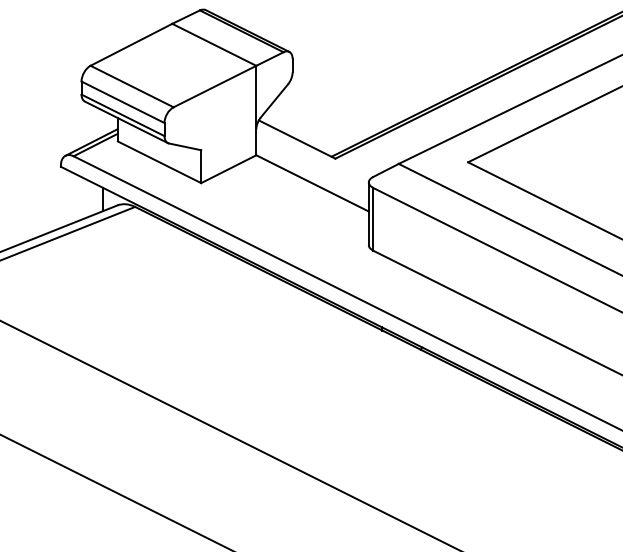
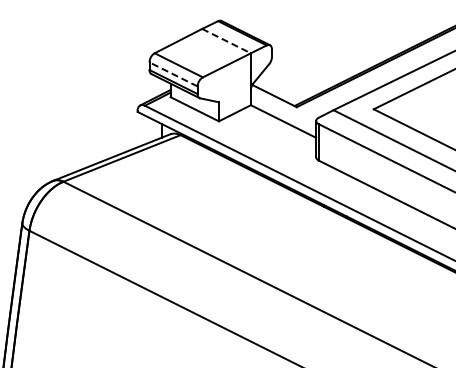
line: (214, 45) -> (226, 41), solid -> dashed
line: (122, 102) -> (173, 74), solid -> dashed

